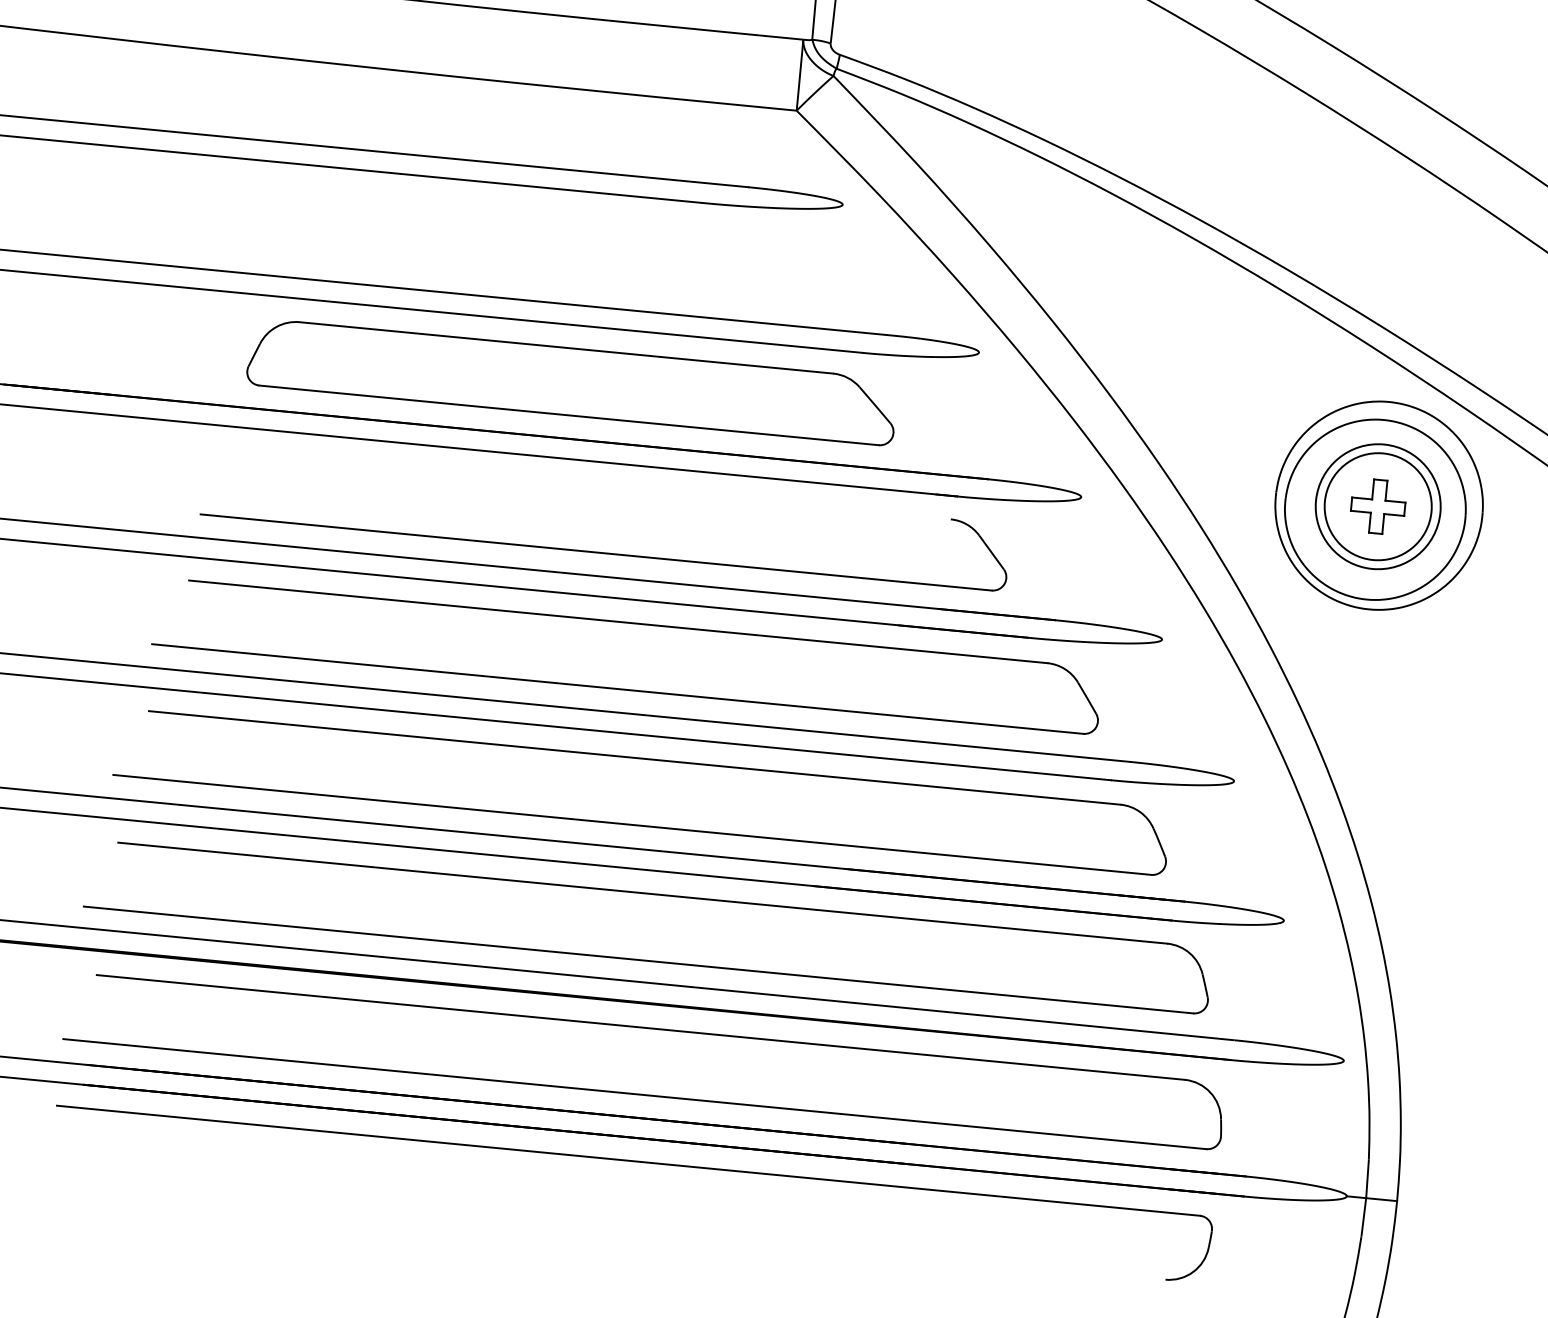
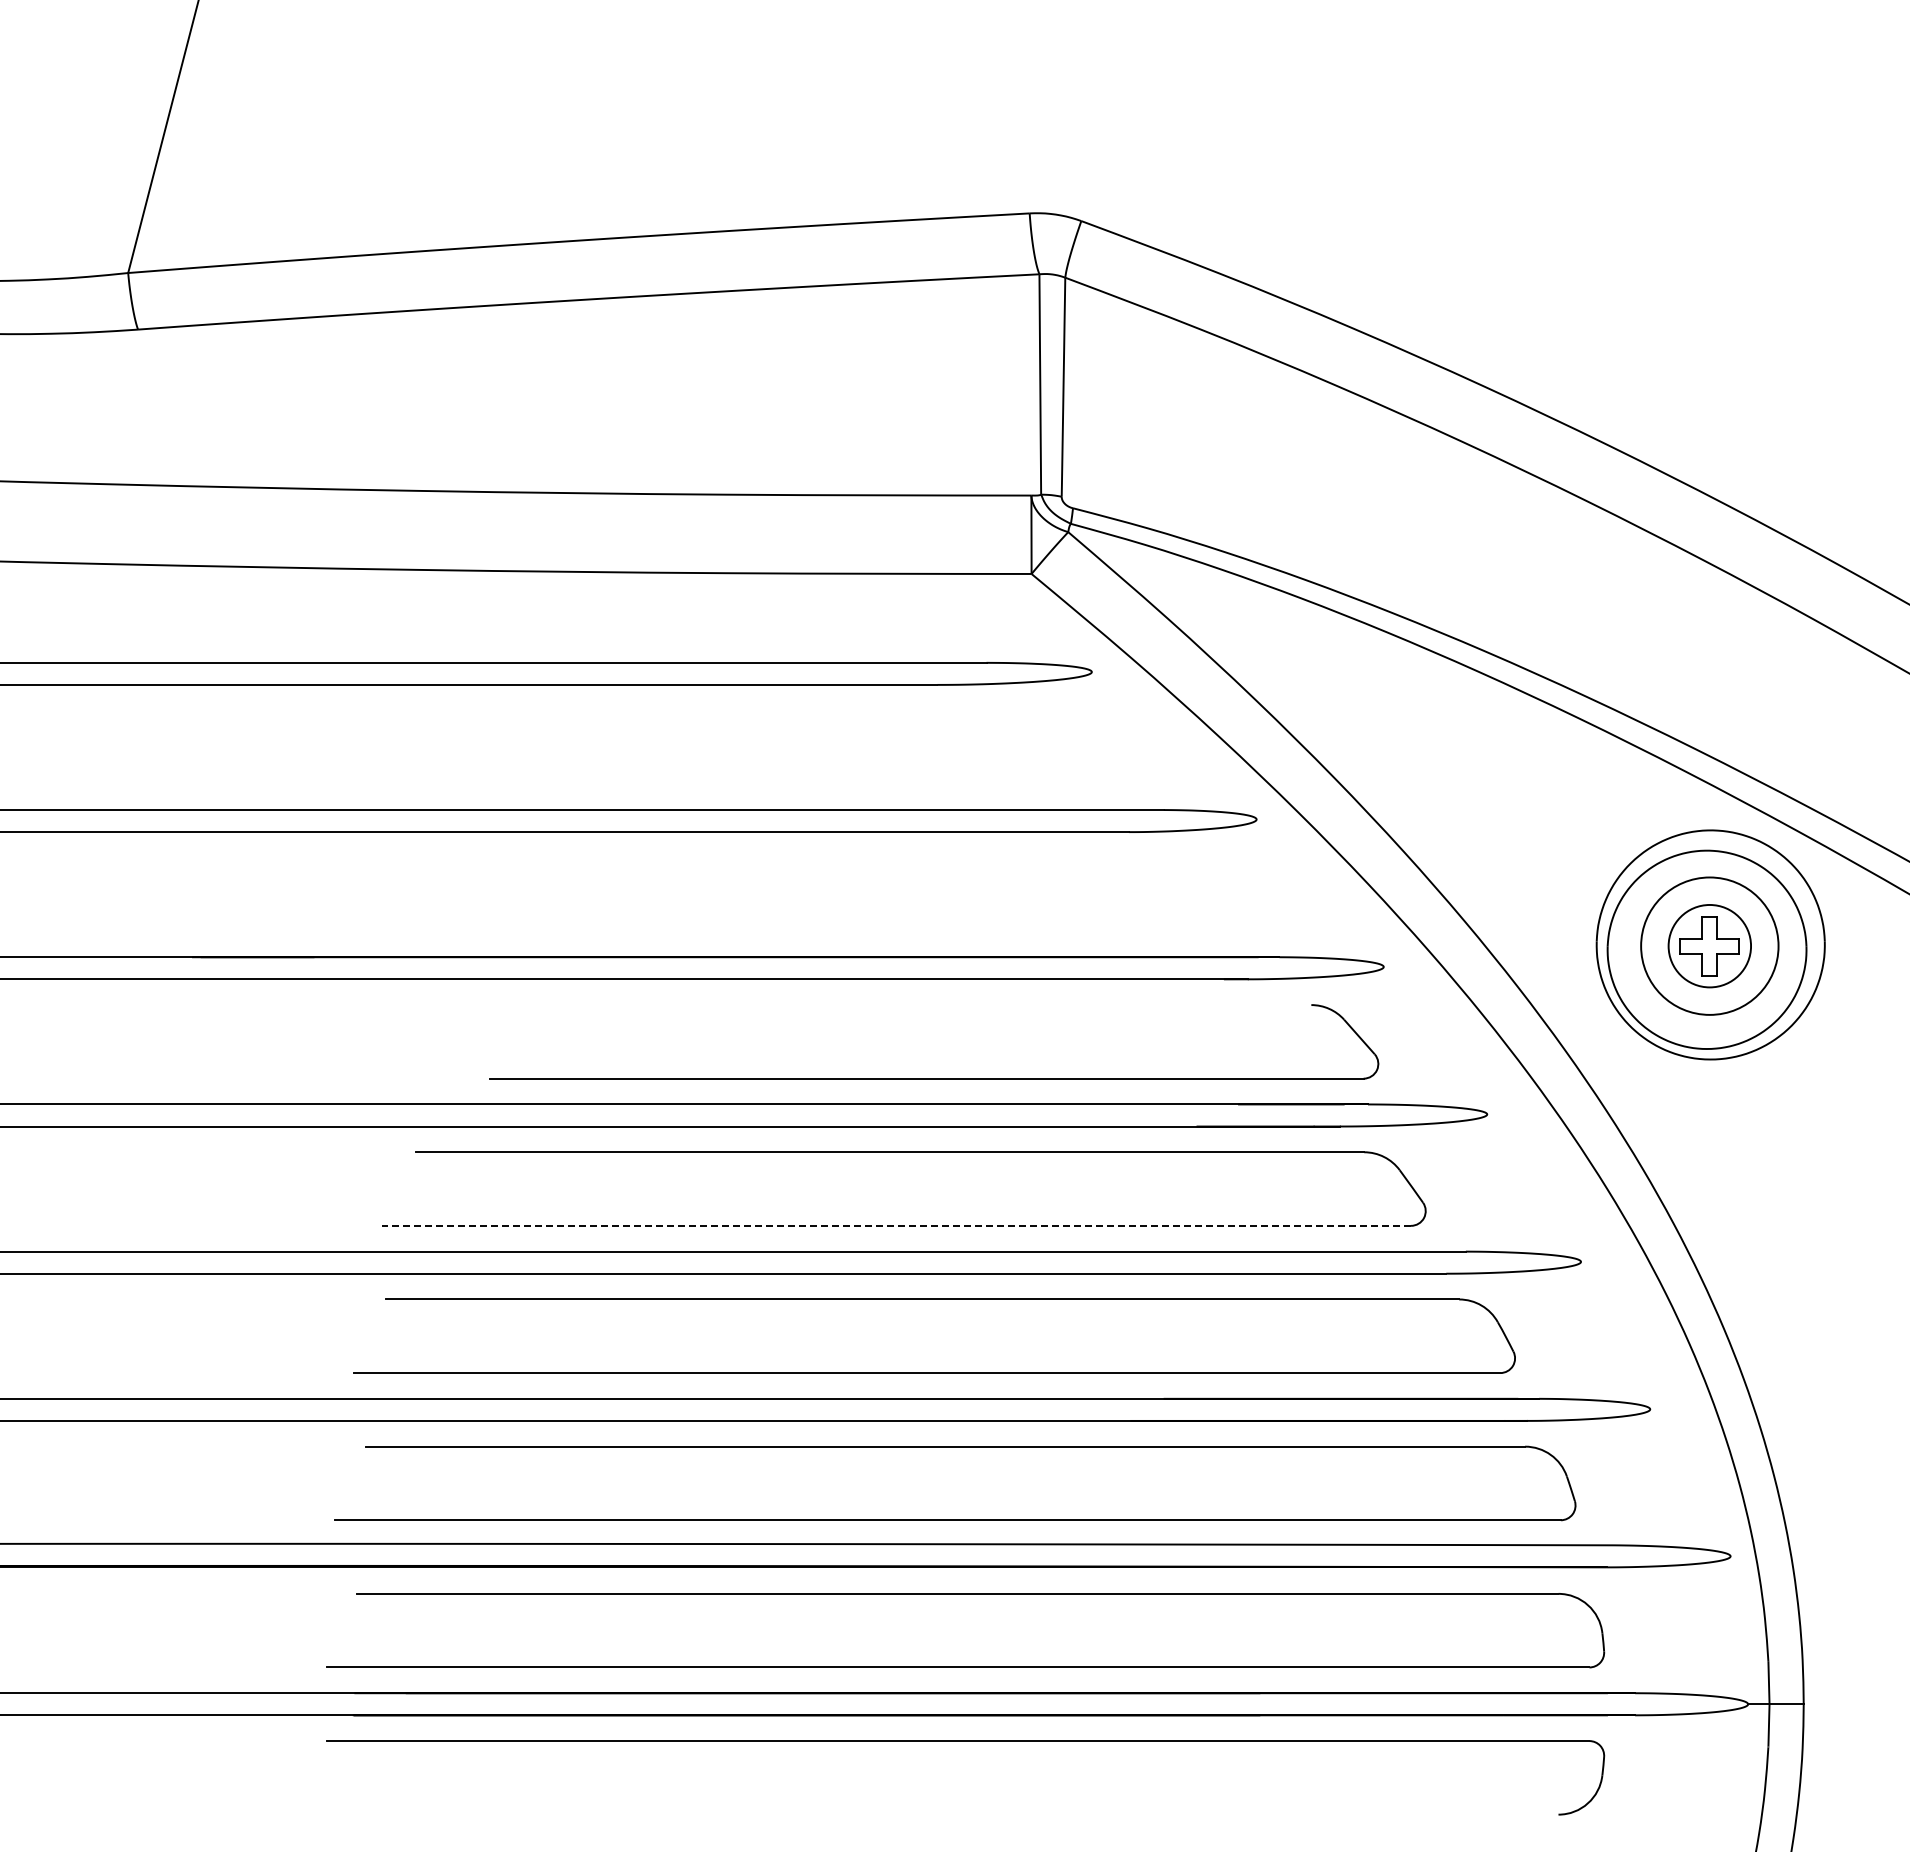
part: (572, 381) -> (814, 894), removed
circle: (1377, 506) -> (1709, 946), size x0.7
part: (603, 553) -> (934, 1078), moved
line: (617, 688) -> (896, 1225), solid -> dashed

